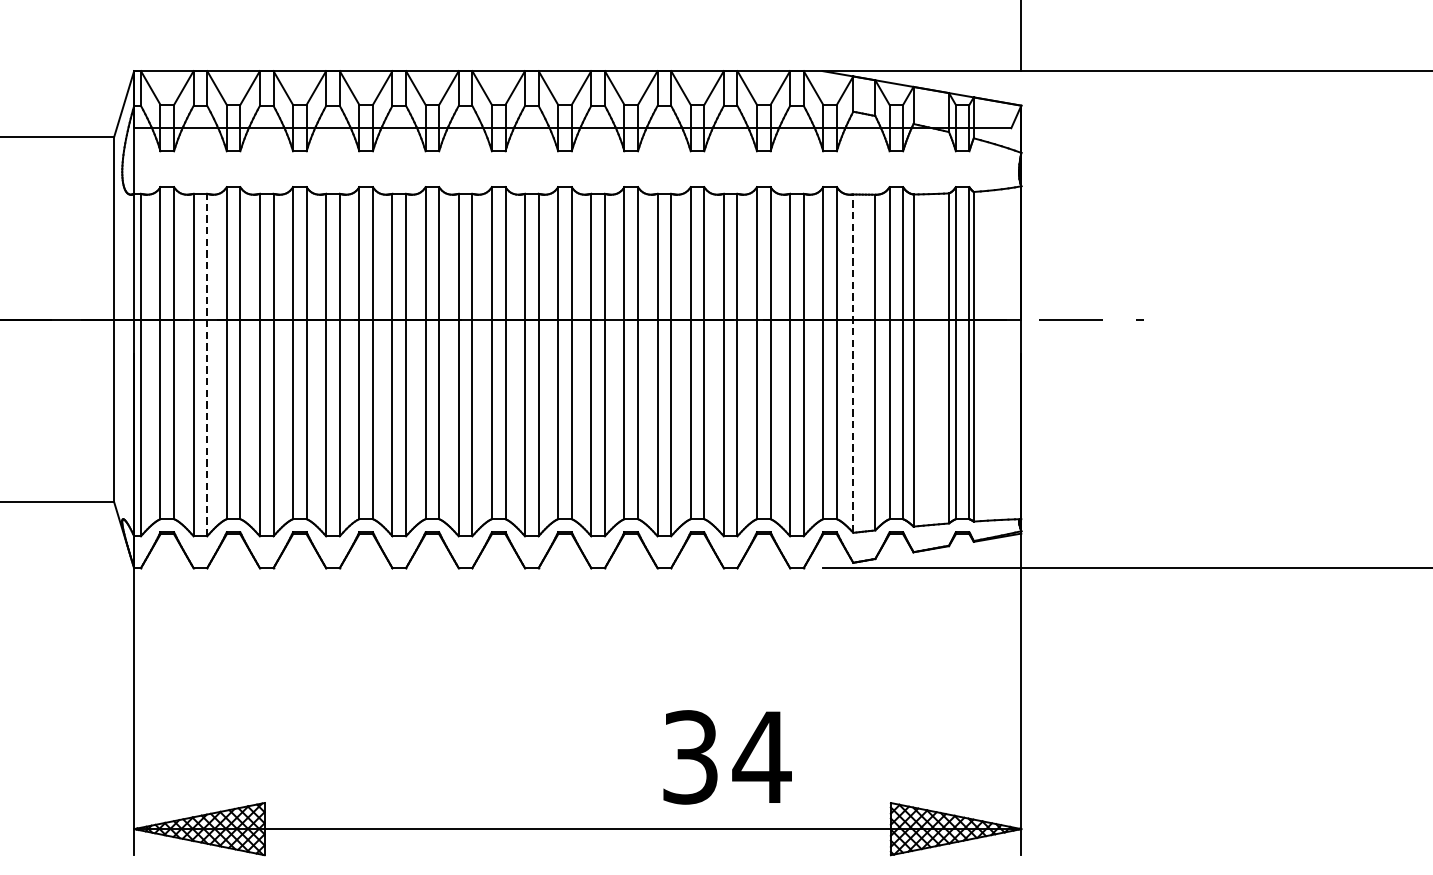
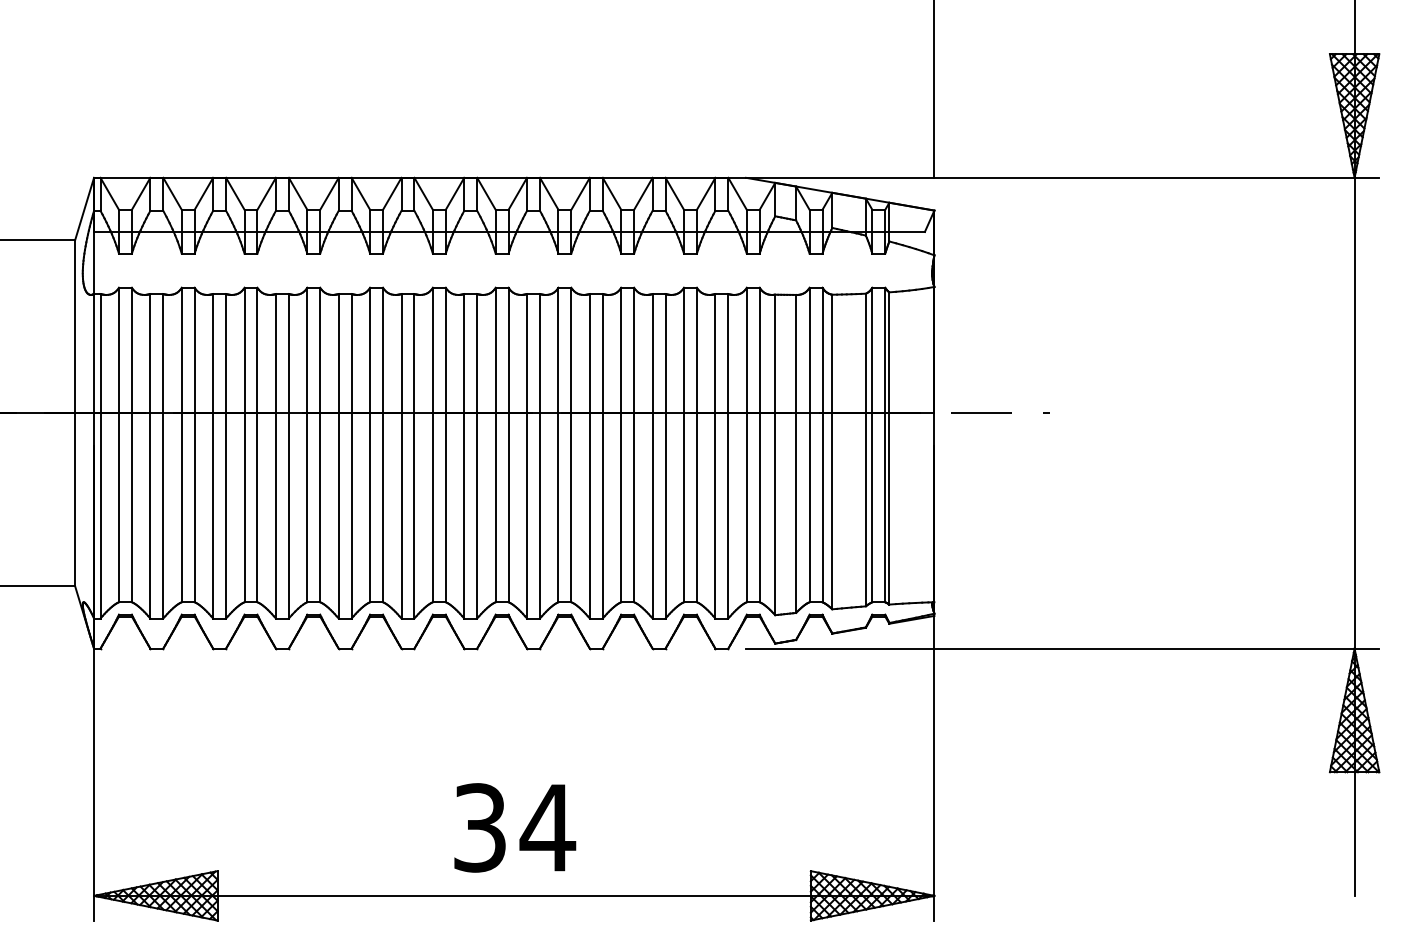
line: (853, 363) -> (775, 454), dashed -> solid
line: (207, 364) -> (163, 455), dashed -> solid
text: (727, 756) -> (515, 827), moved

